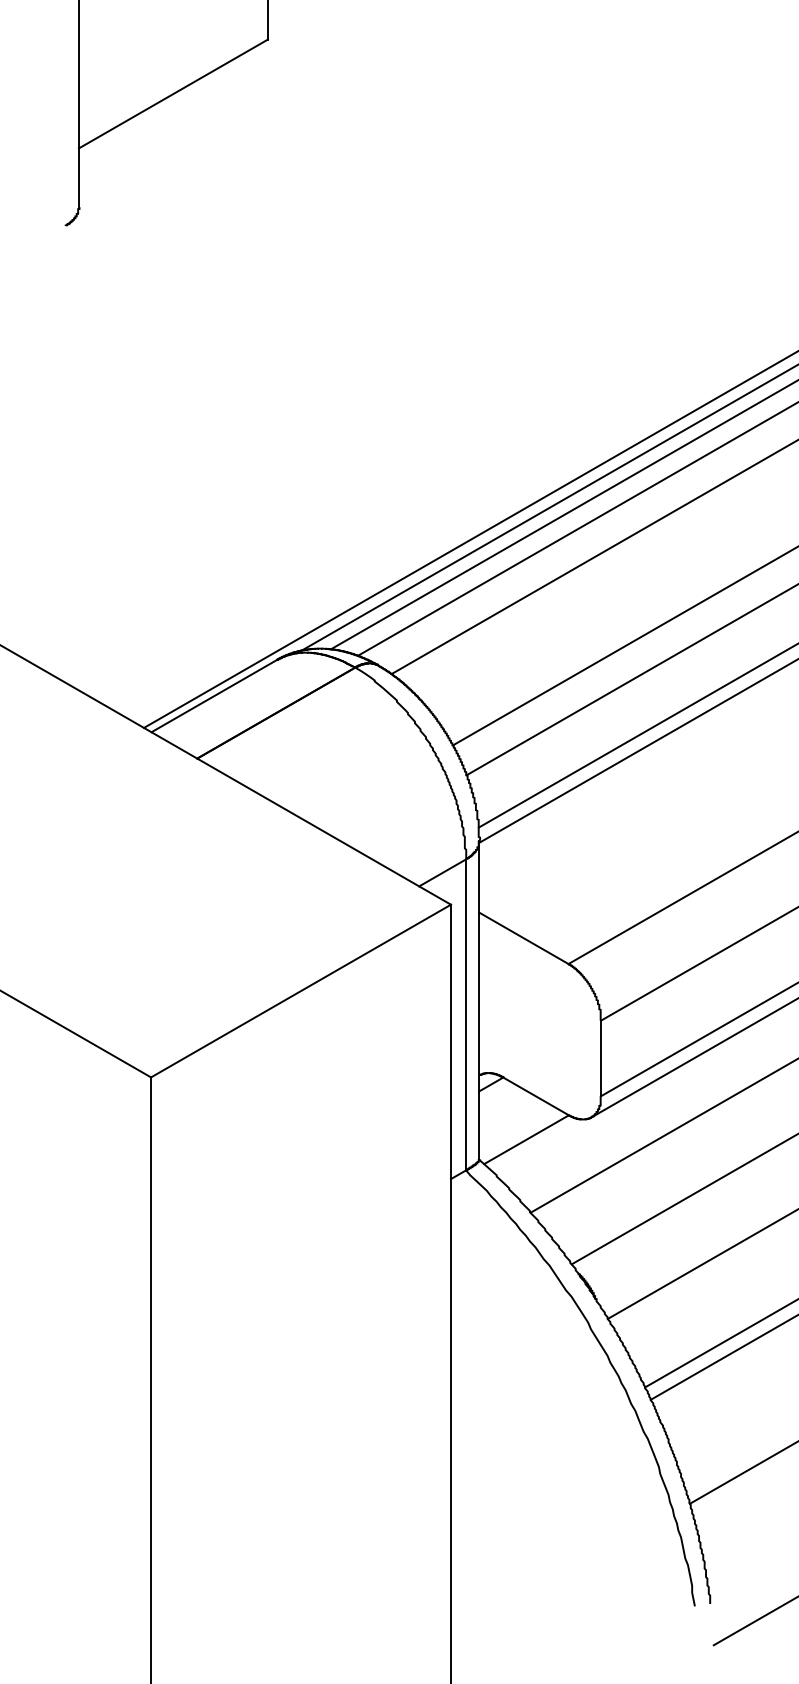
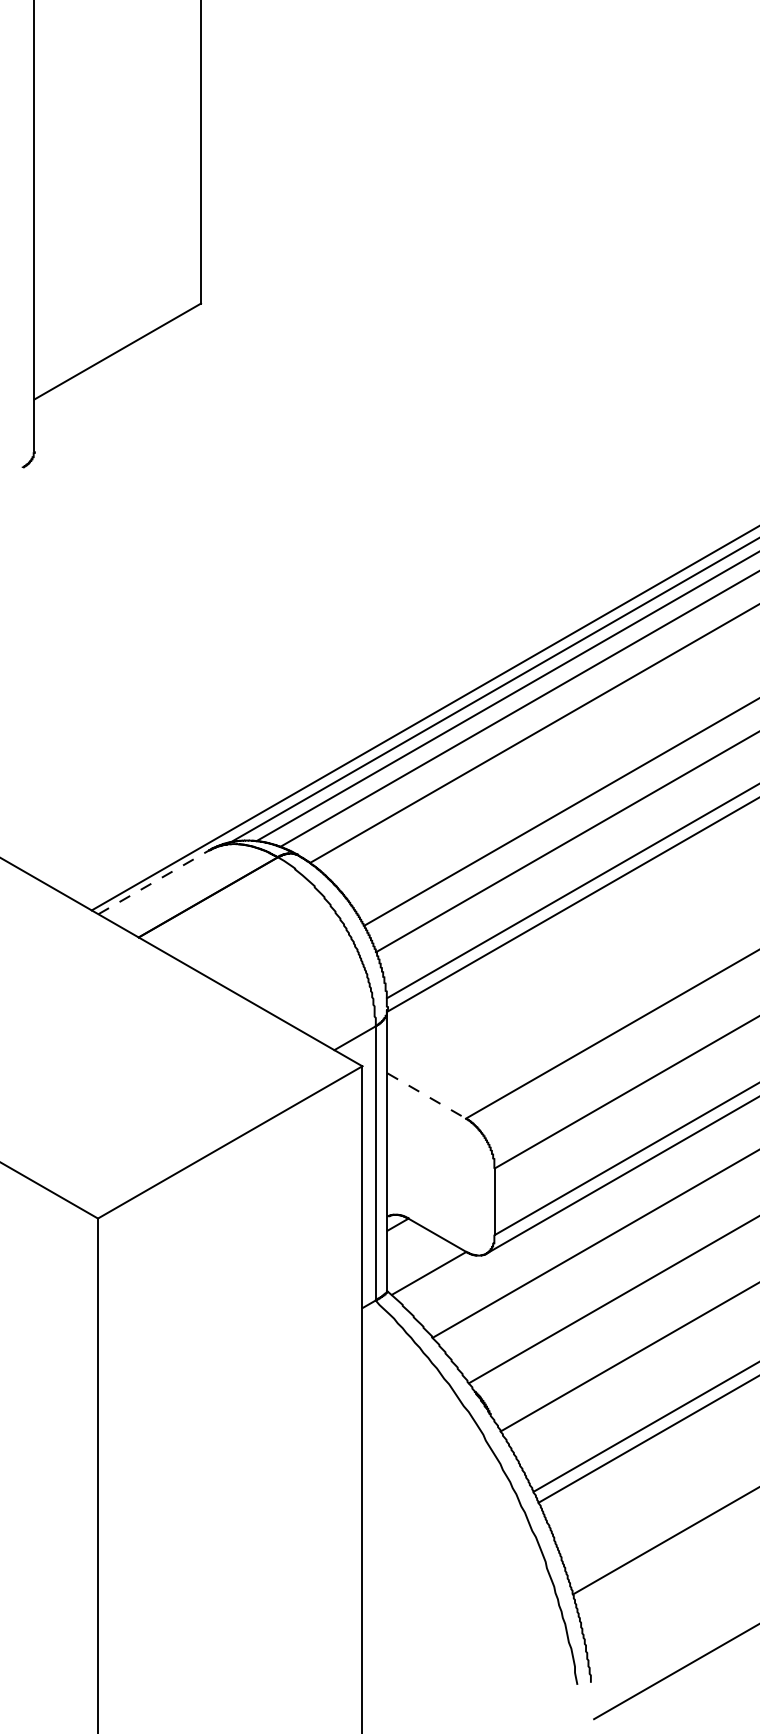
line: (214, 696) -> (153, 882), solid -> dashed
line: (524, 938) -> (427, 1096), solid -> dashed

